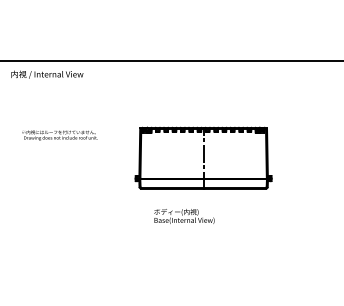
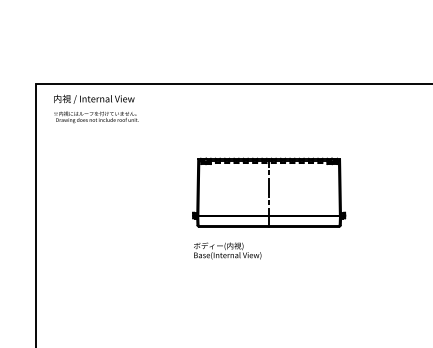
text: (60, 135) -> (96, 117), moved
text: (184, 216) -> (227, 250), moved

